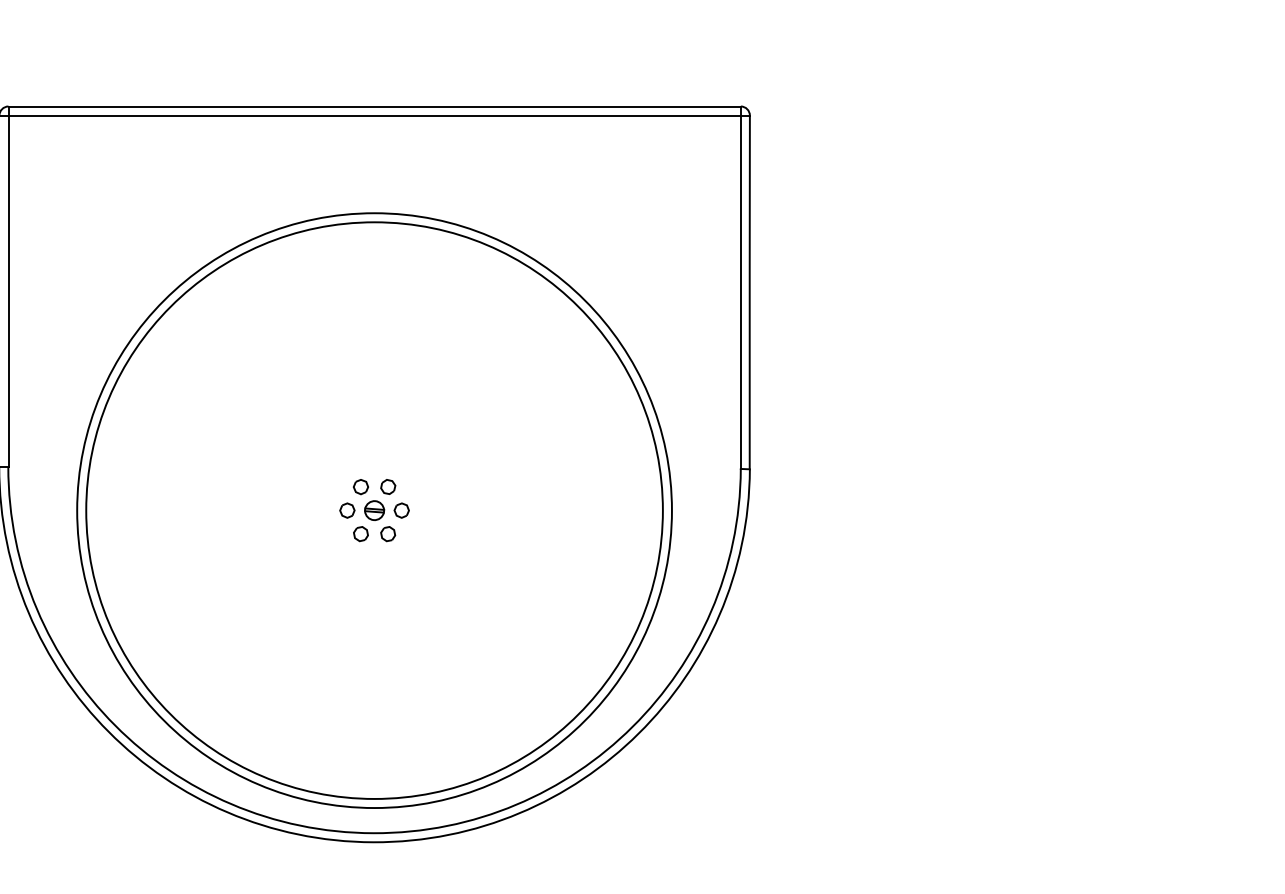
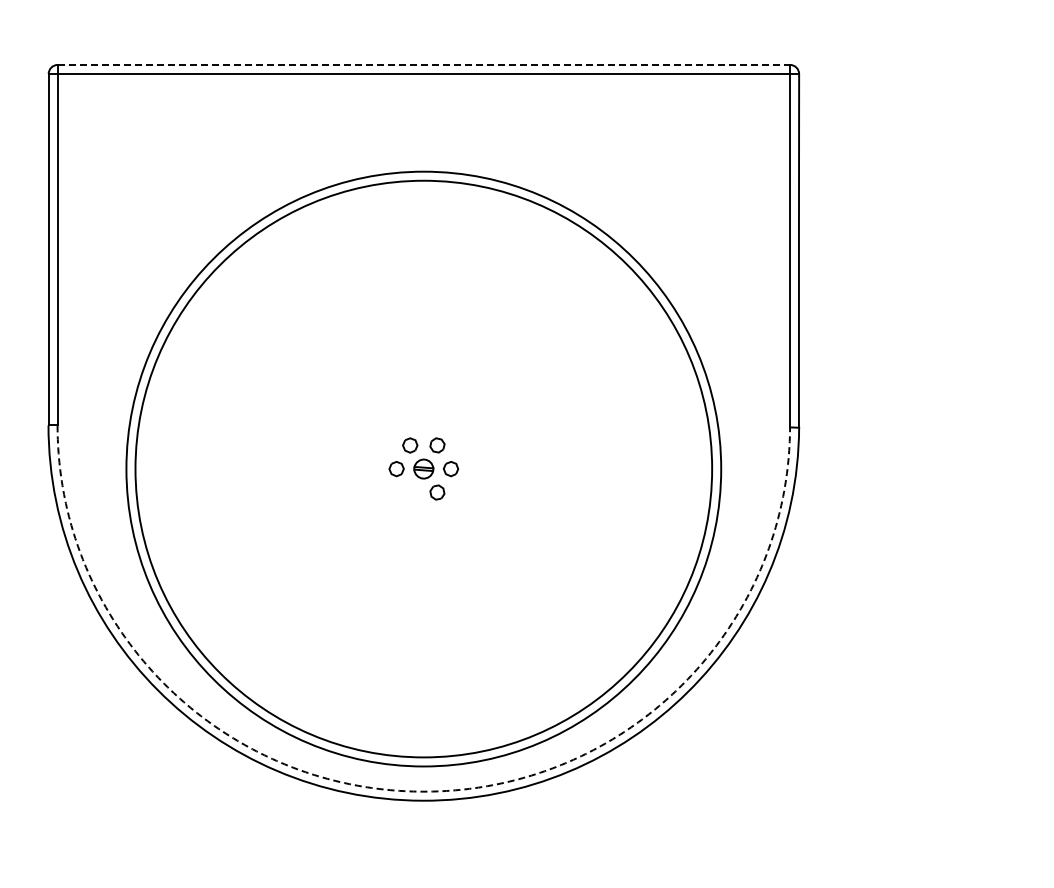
line: (375, 106) -> (424, 64), solid -> dashed
part: (360, 534) -> (409, 492), removed
arc: (373, 833) -> (422, 791), solid -> dashed

